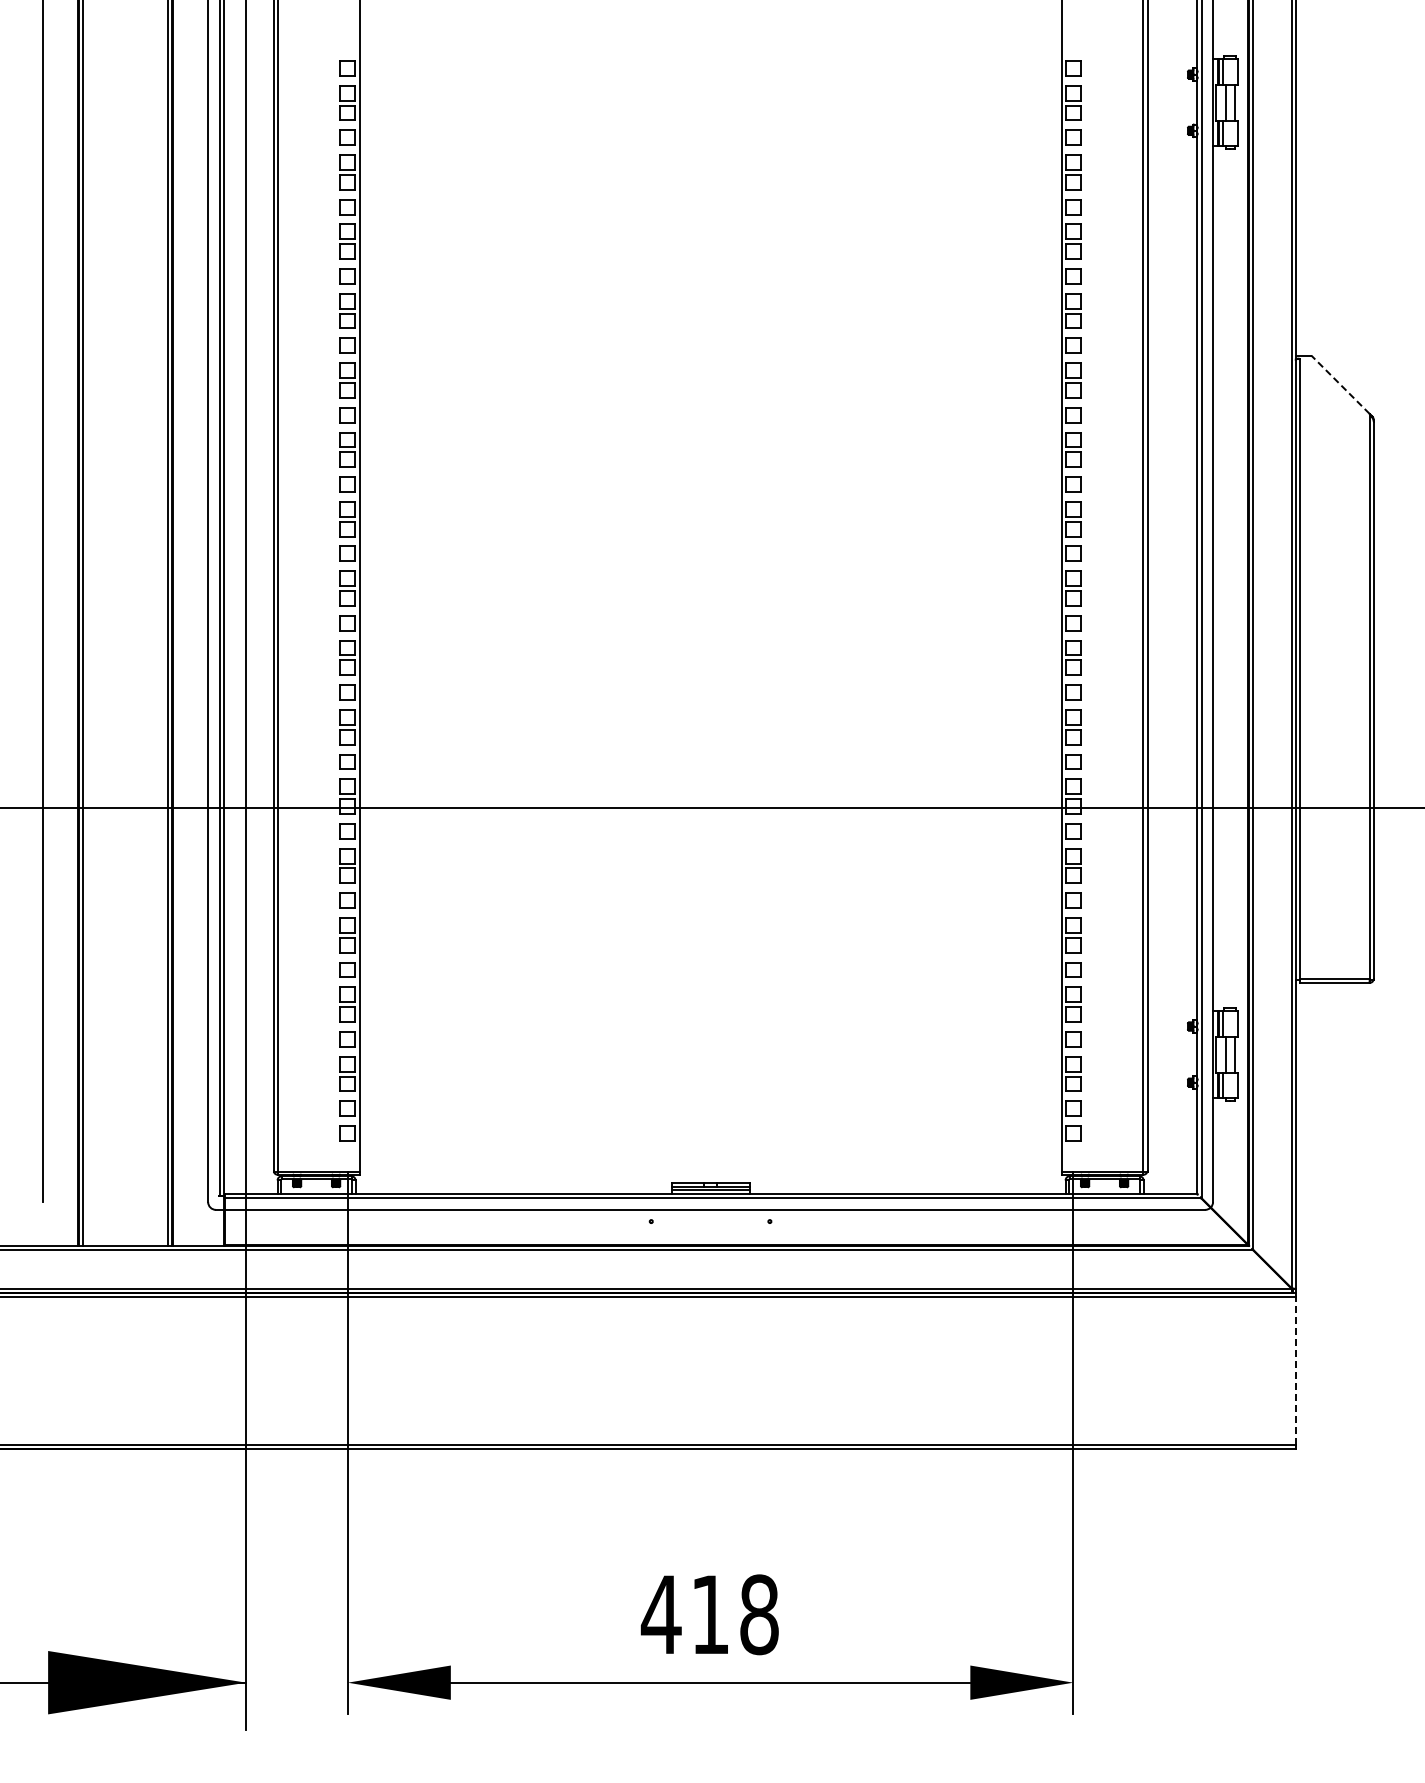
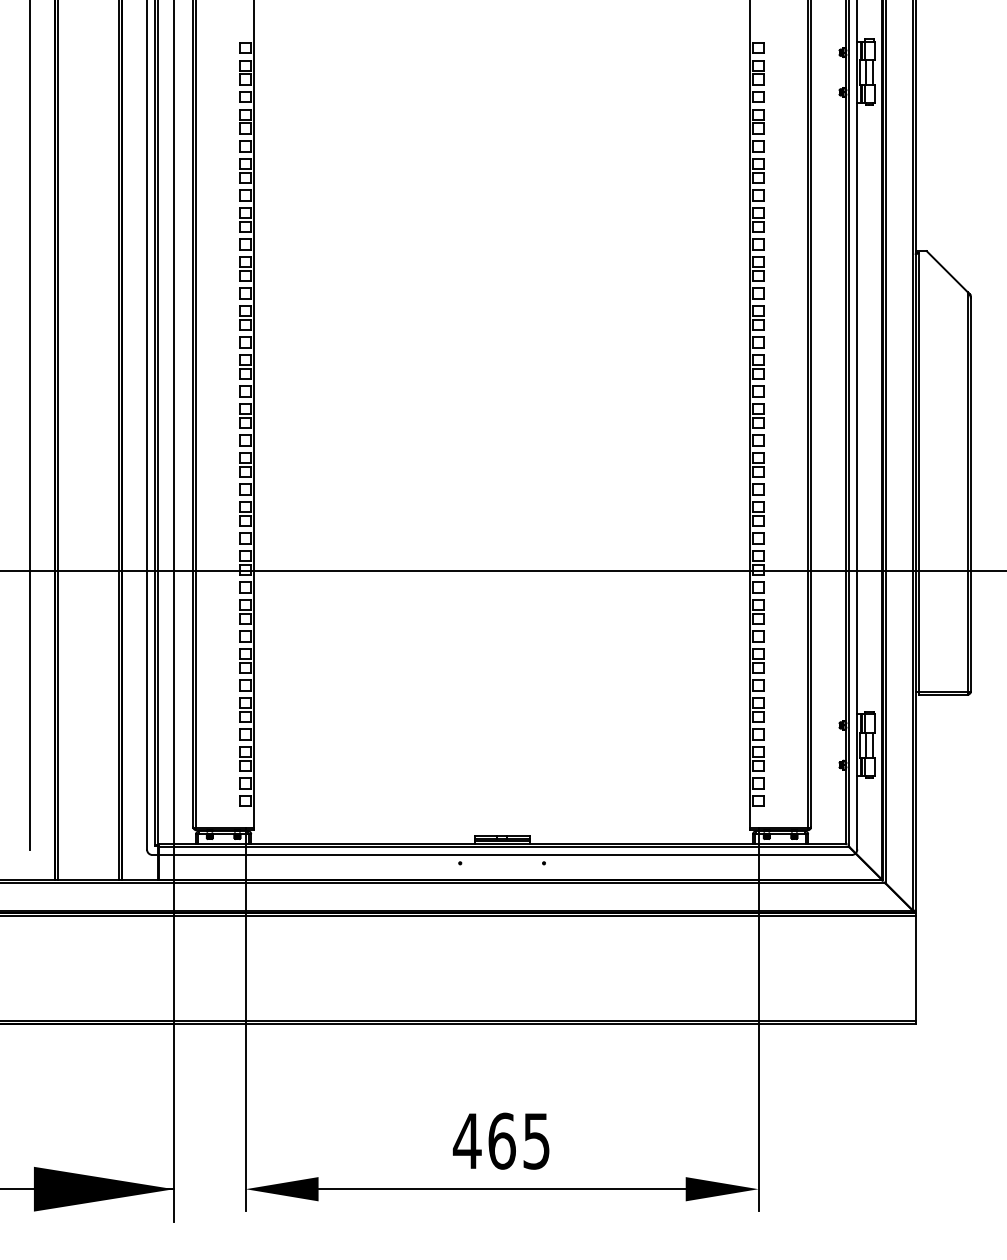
line: (1340, 384) -> (947, 271), dashed -> solid
line: (1295, 1370) -> (915, 968), dashed -> solid
text: (734, 1614) -> (519, 1141), 418 -> 465

